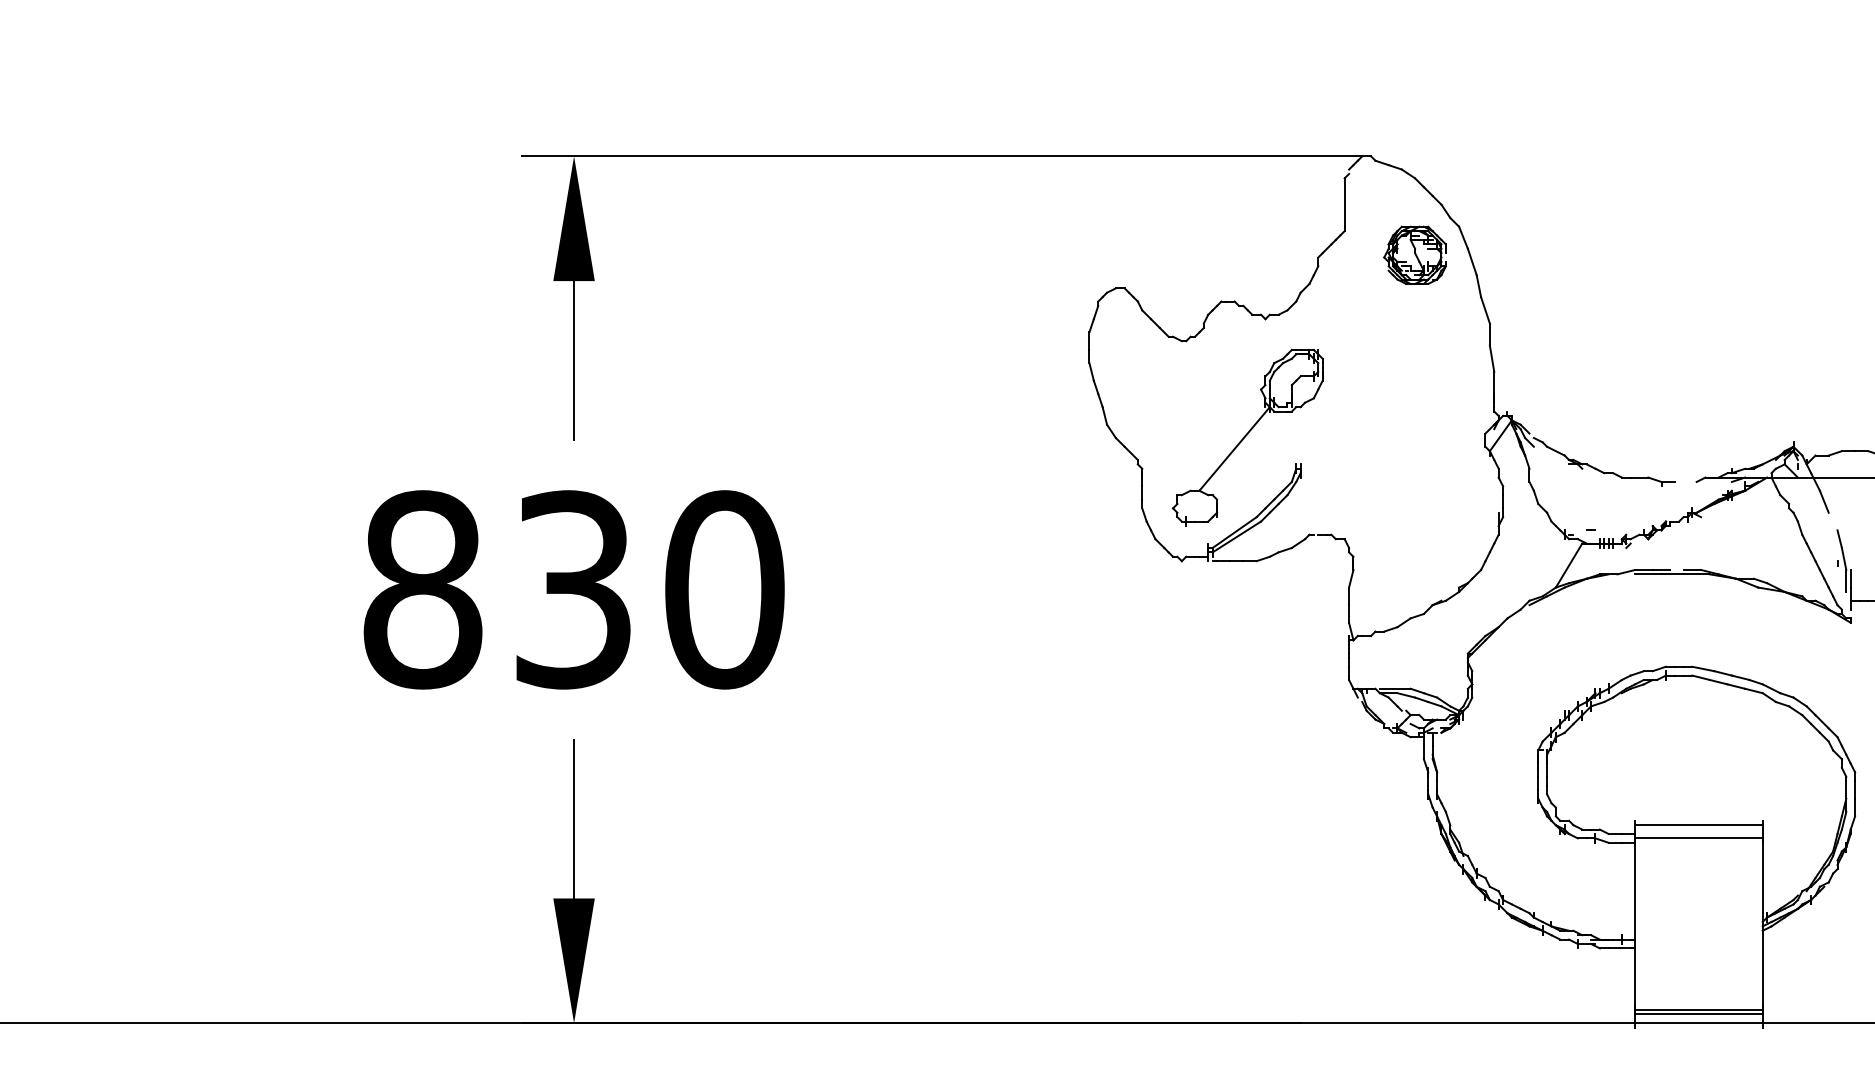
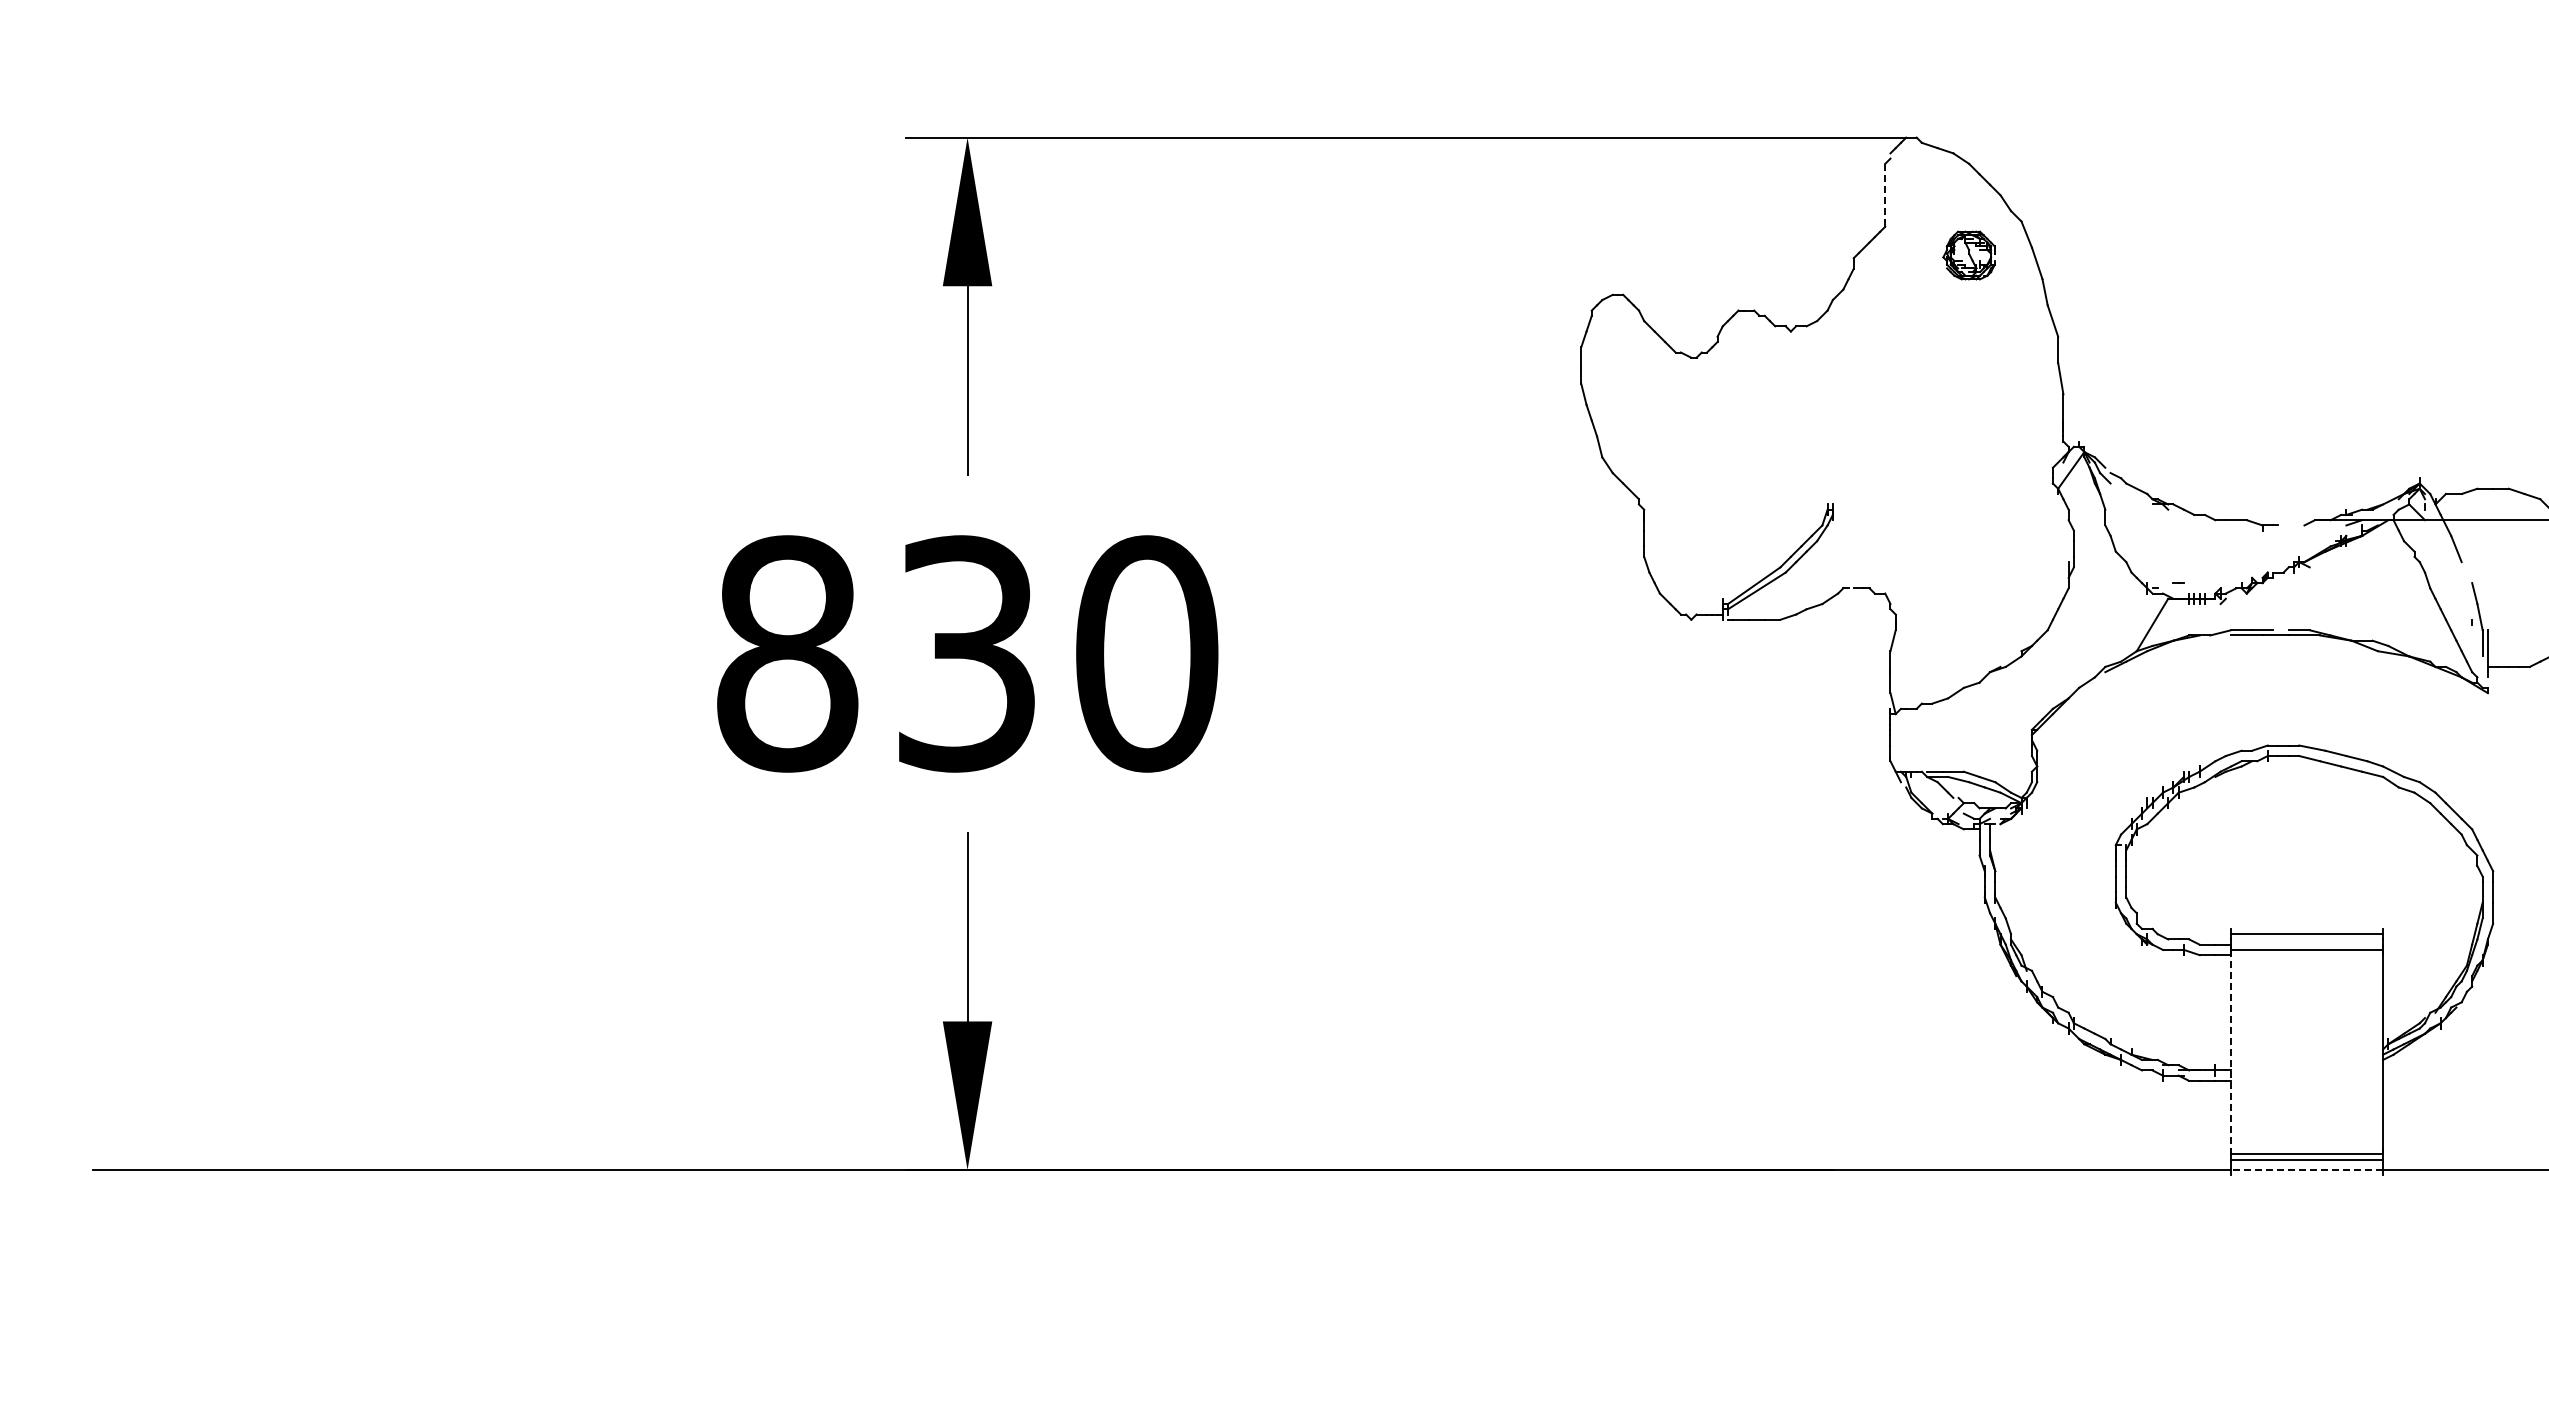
line: (1344, 202) -> (1885, 192), solid -> dashed
part: (1414, 255) -> (1968, 255), size x0.7
part: (1247, 437) -> (1769, 472), removed
line: (1635, 924) -> (2231, 1052), solid -> dashed
line: (1699, 1023) -> (2307, 1170), solid -> dashed

